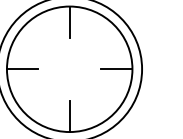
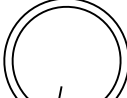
line: (69, 21) -> (74, 20), removed
line: (22, 69) -> (26, 53), removed
line: (116, 69) -> (106, 68), removed

